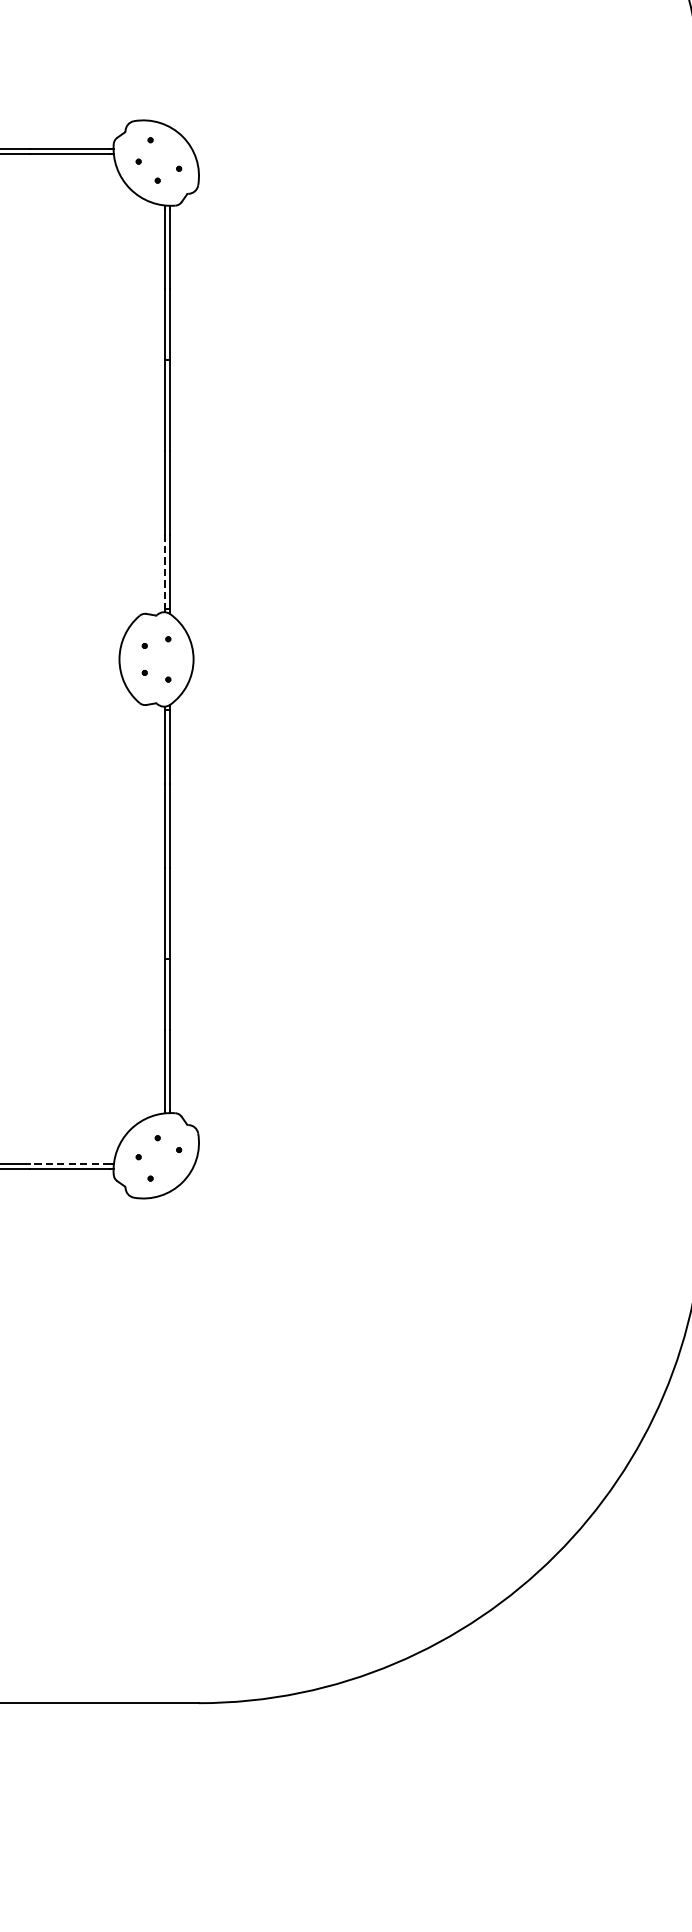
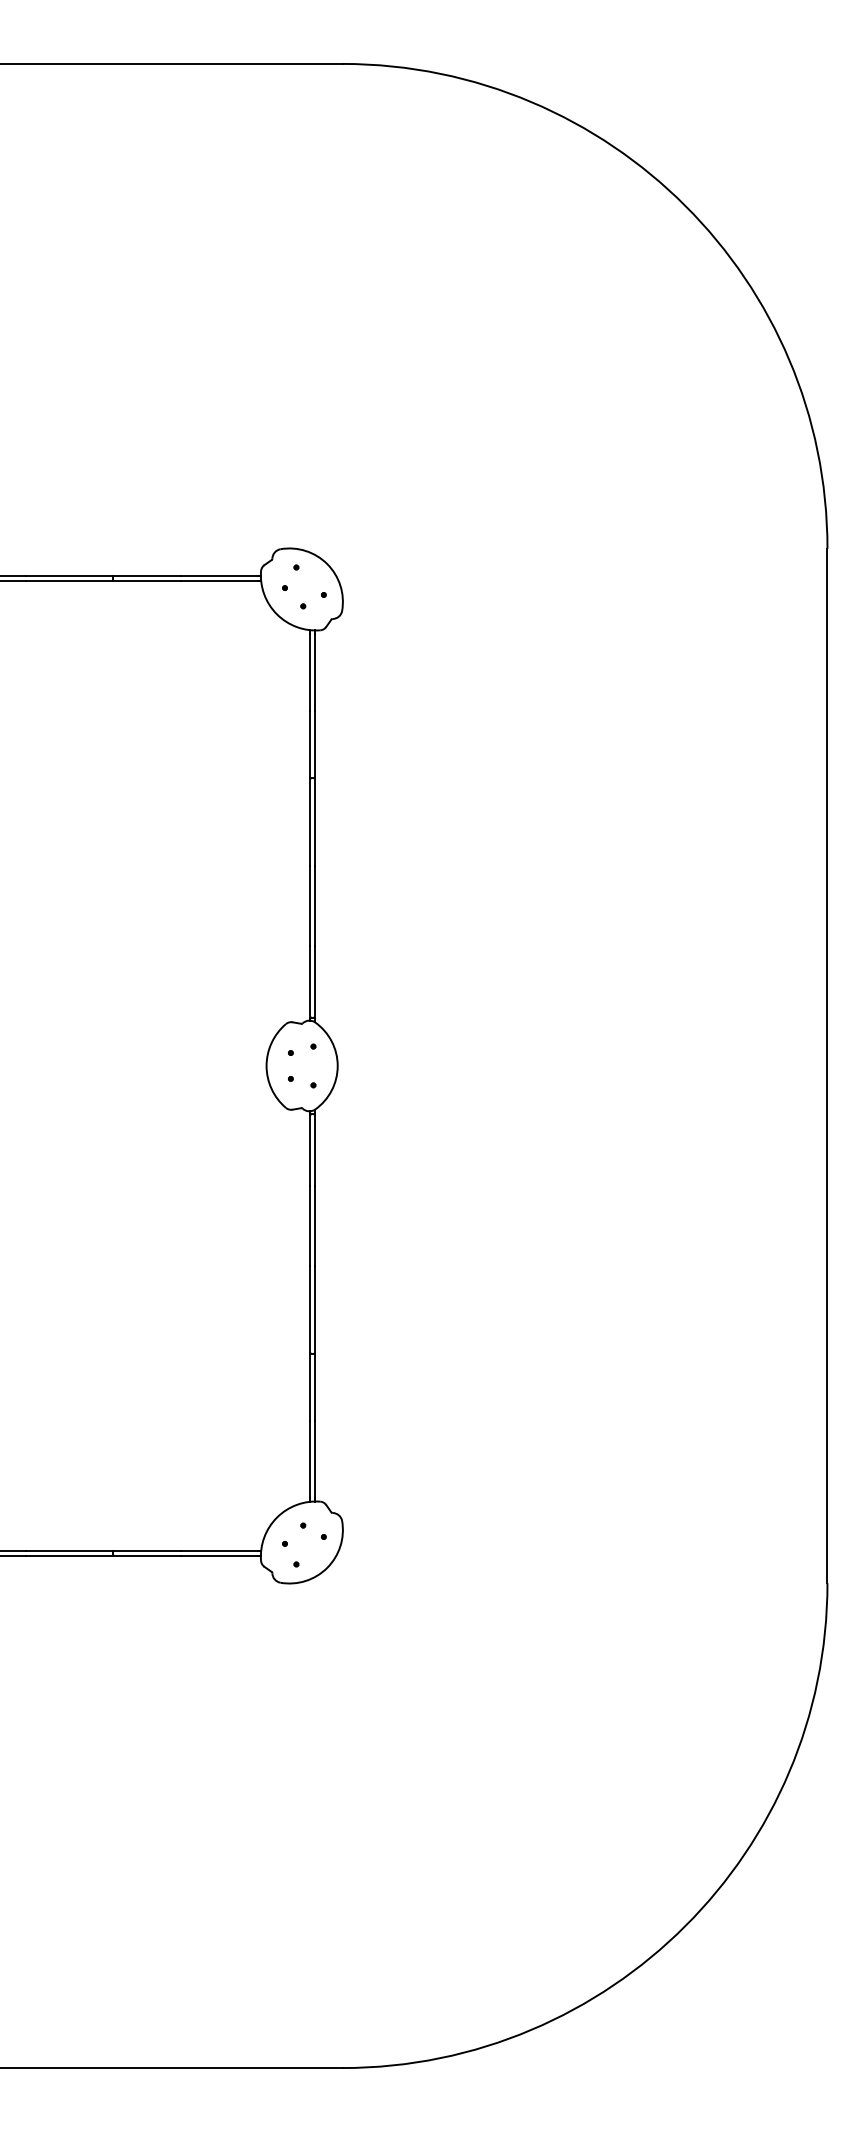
line: (165, 571) -> (310, 981), dashed -> solid
line: (70, 1164) -> (219, 1550), dashed -> solid

